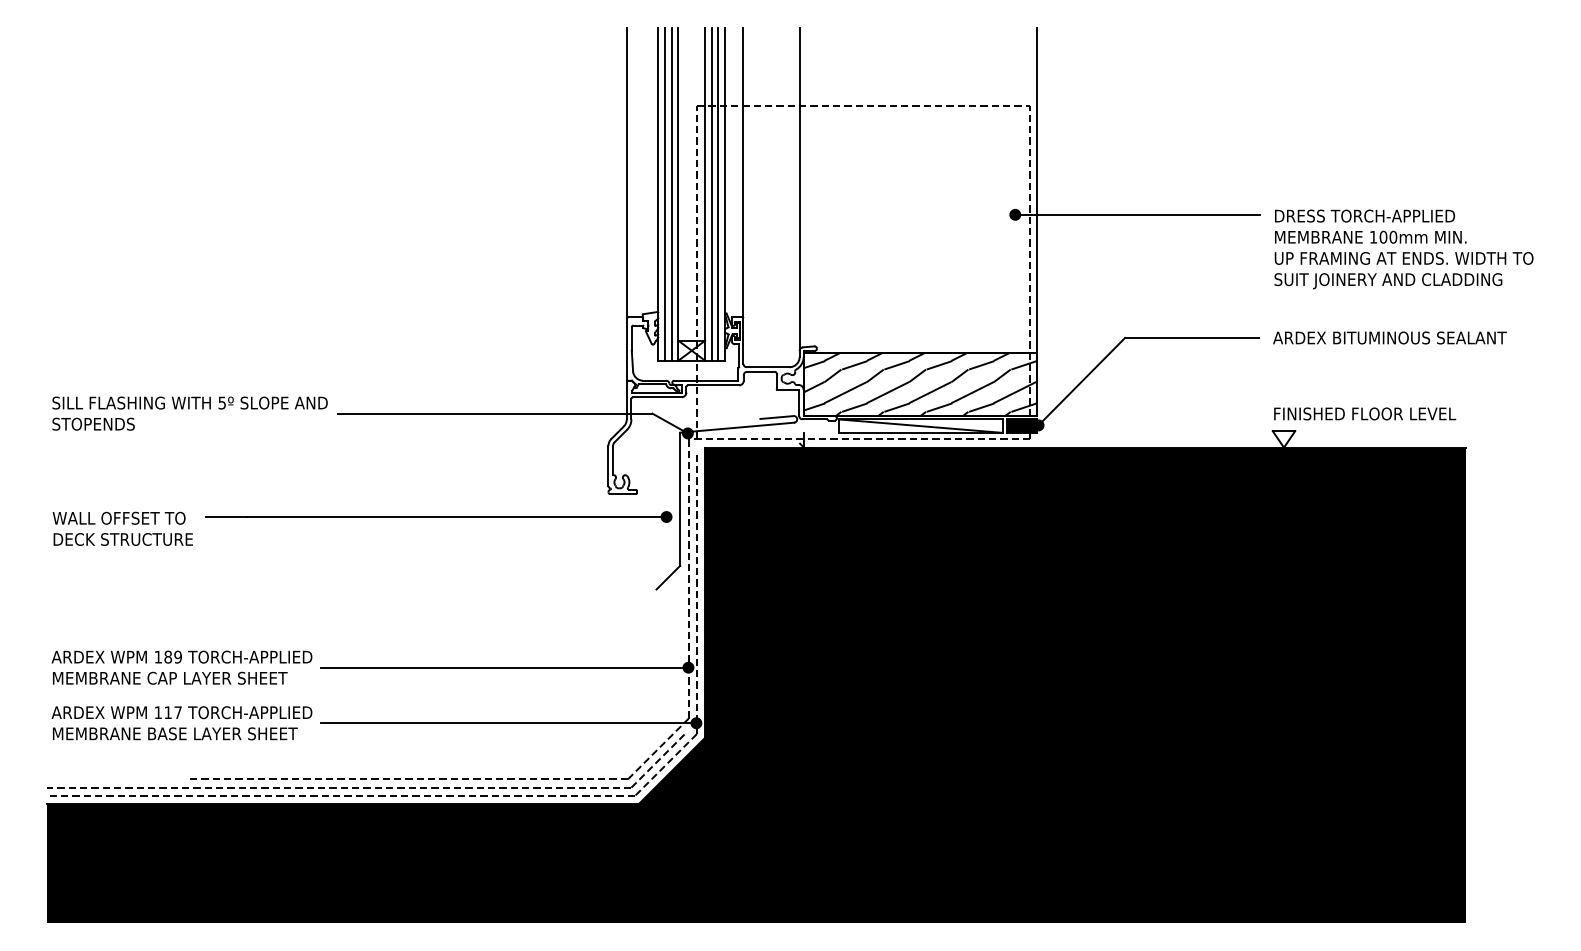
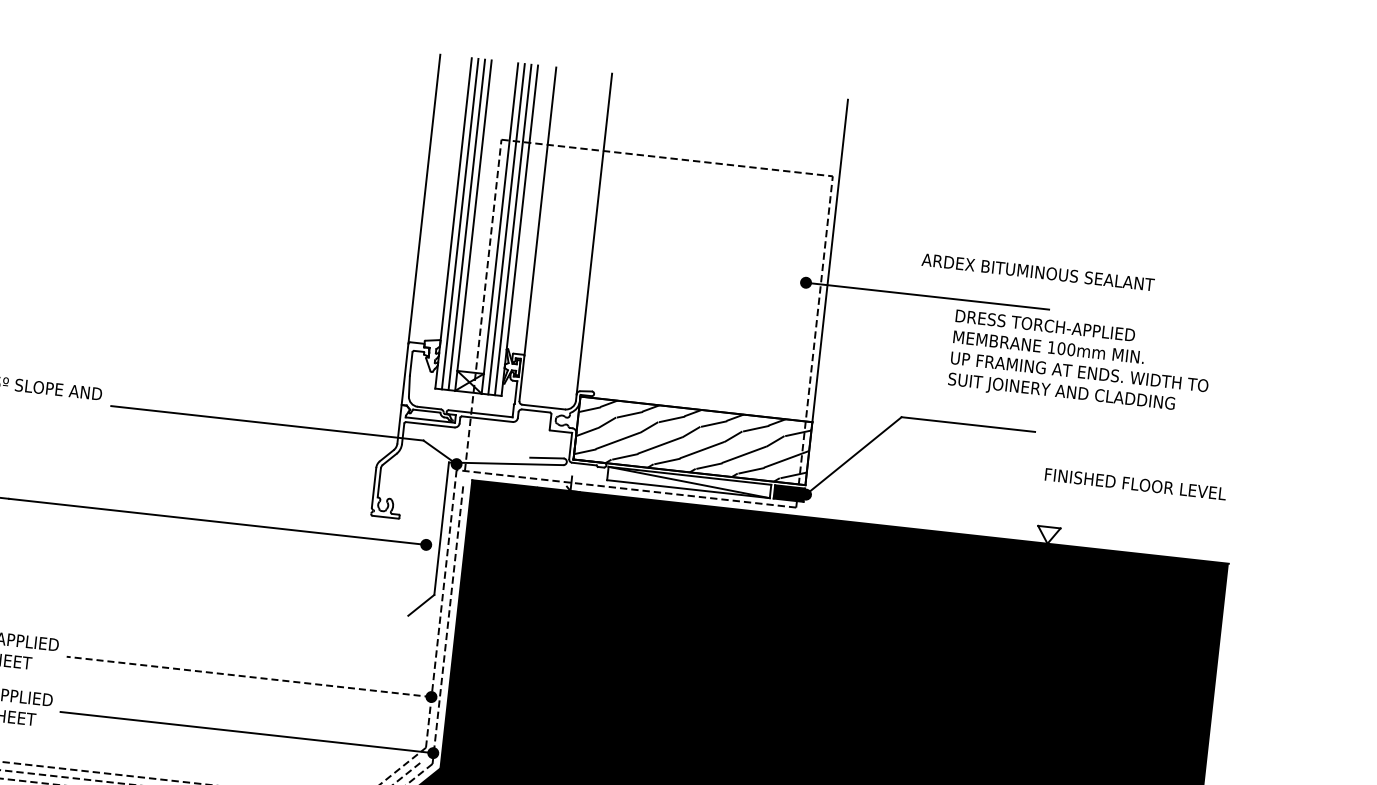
text: (1403, 249) -> (1080, 363), moved
text: (1389, 337) -> (1037, 271), moved
text: (1365, 413) -> (1136, 483), moved
line: (504, 667) -> (248, 676), solid -> dashed

